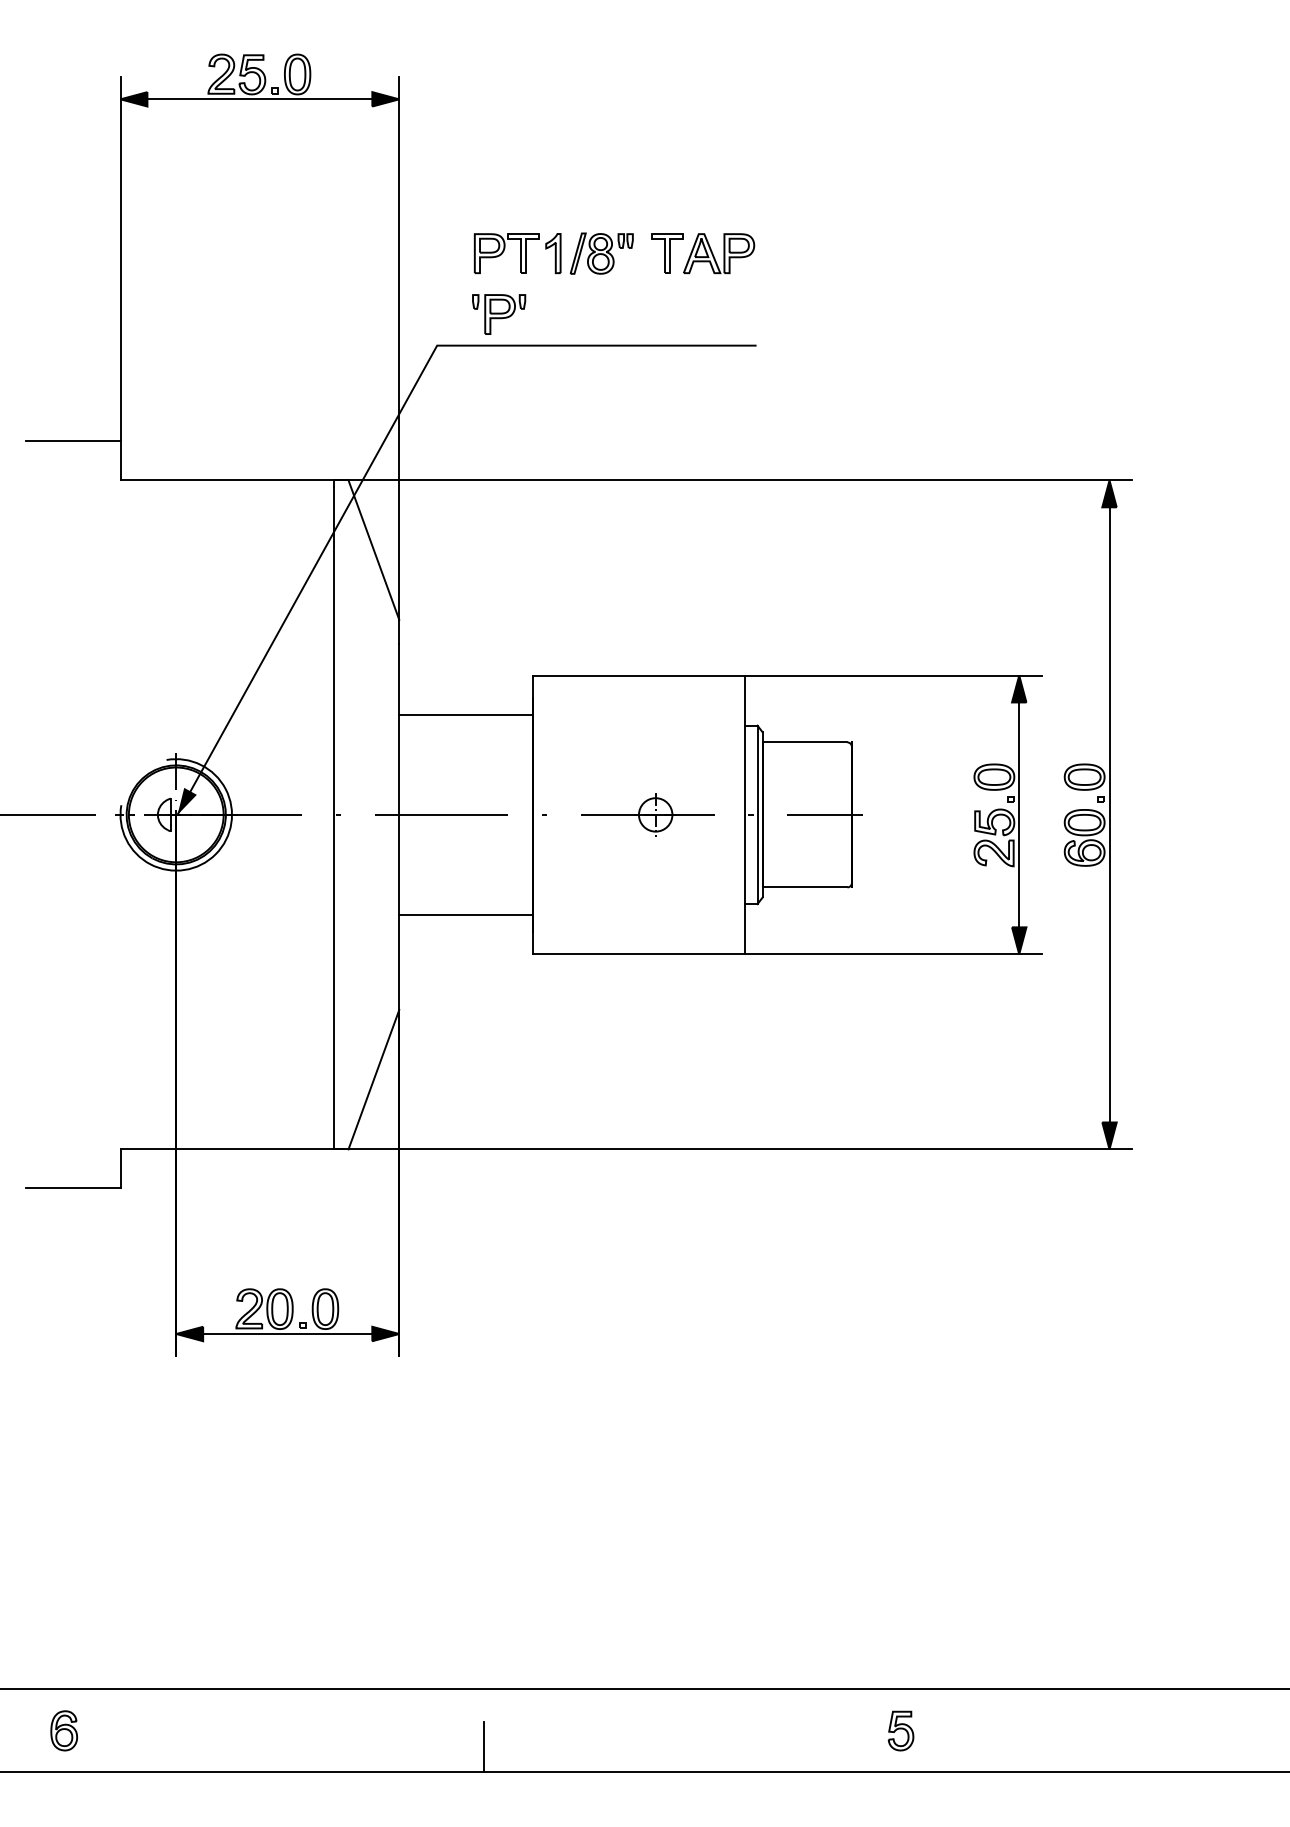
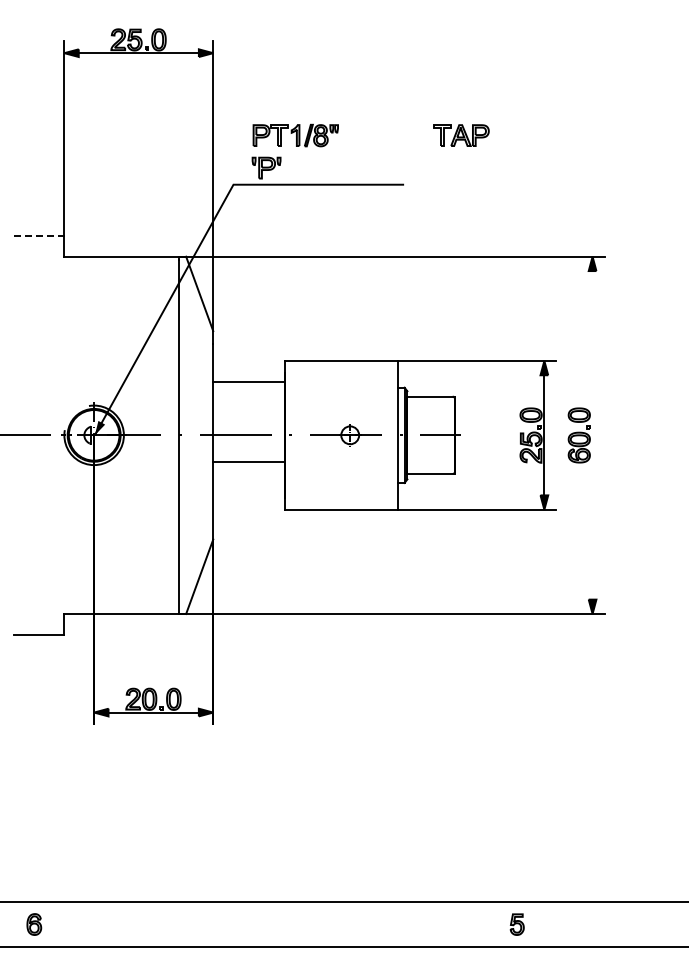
part: (703, 253) -> (461, 135), moved
line: (73, 440) -> (39, 235), solid -> dashed
line: (1109, 815) -> (592, 435), removed
line: (465, 914) -> (248, 461), moved
part: (899, 1730) -> (516, 924), moved
line: (483, 1745) -> (258, 932), removed

